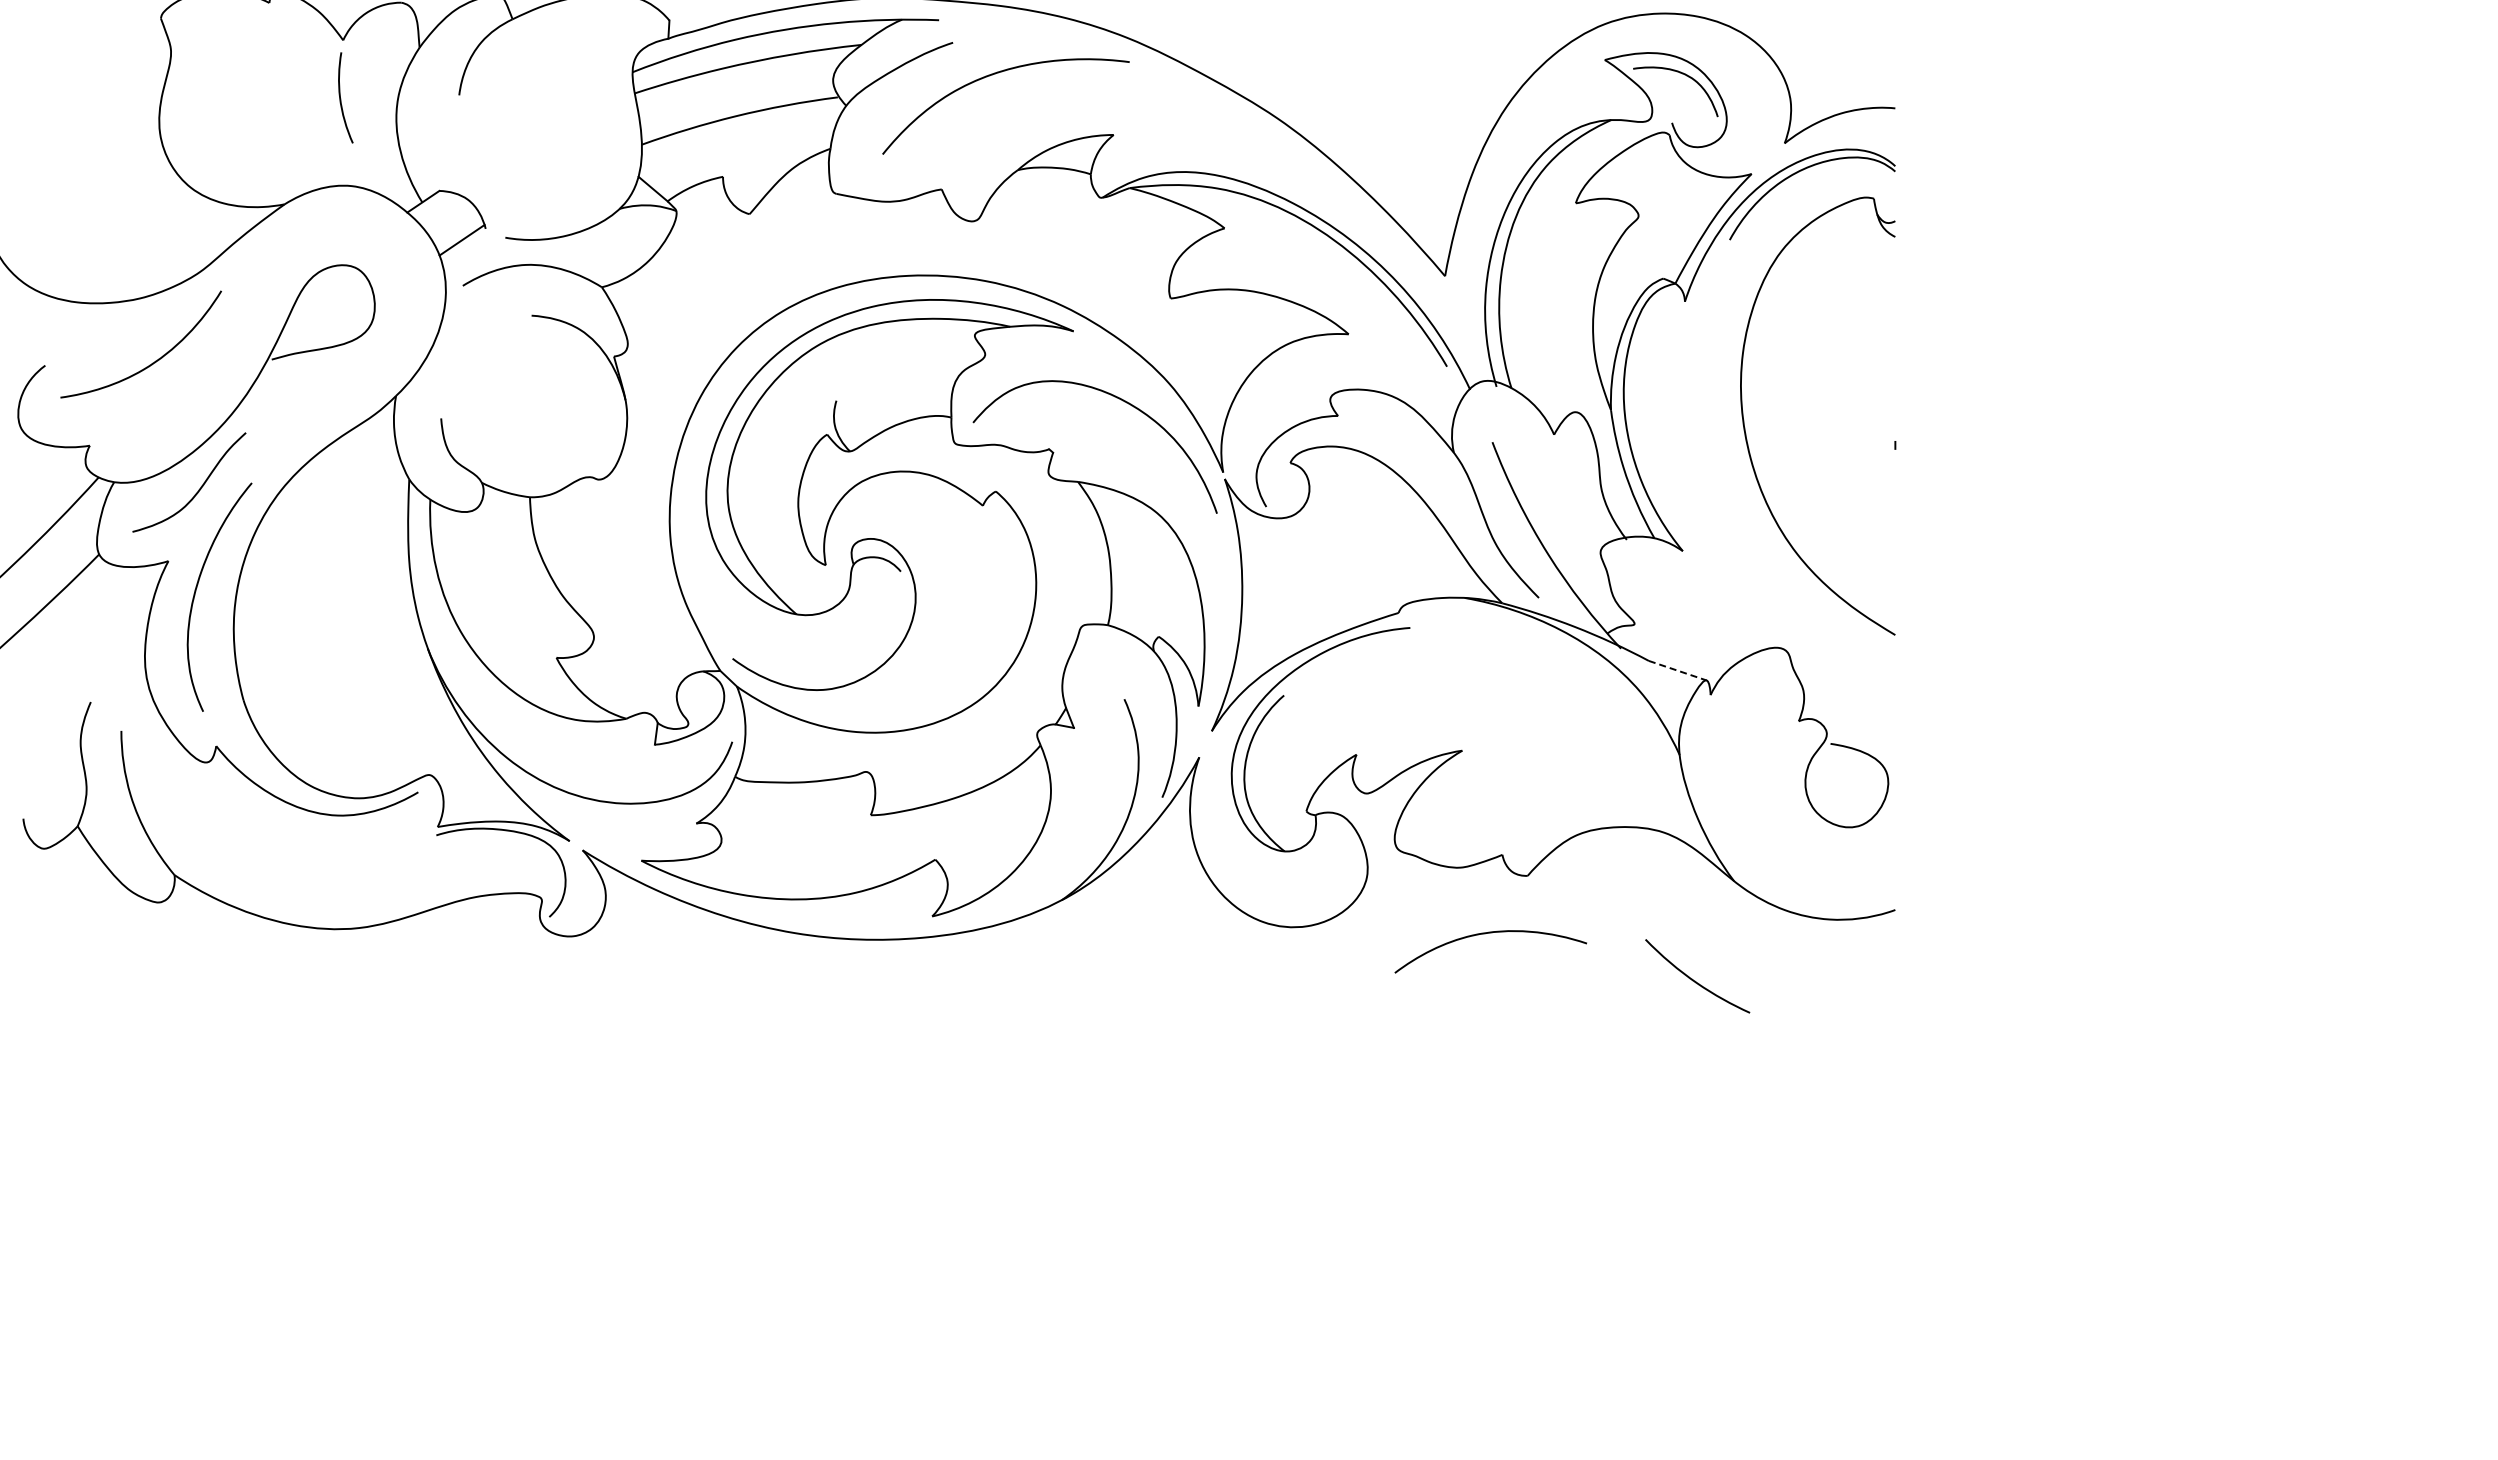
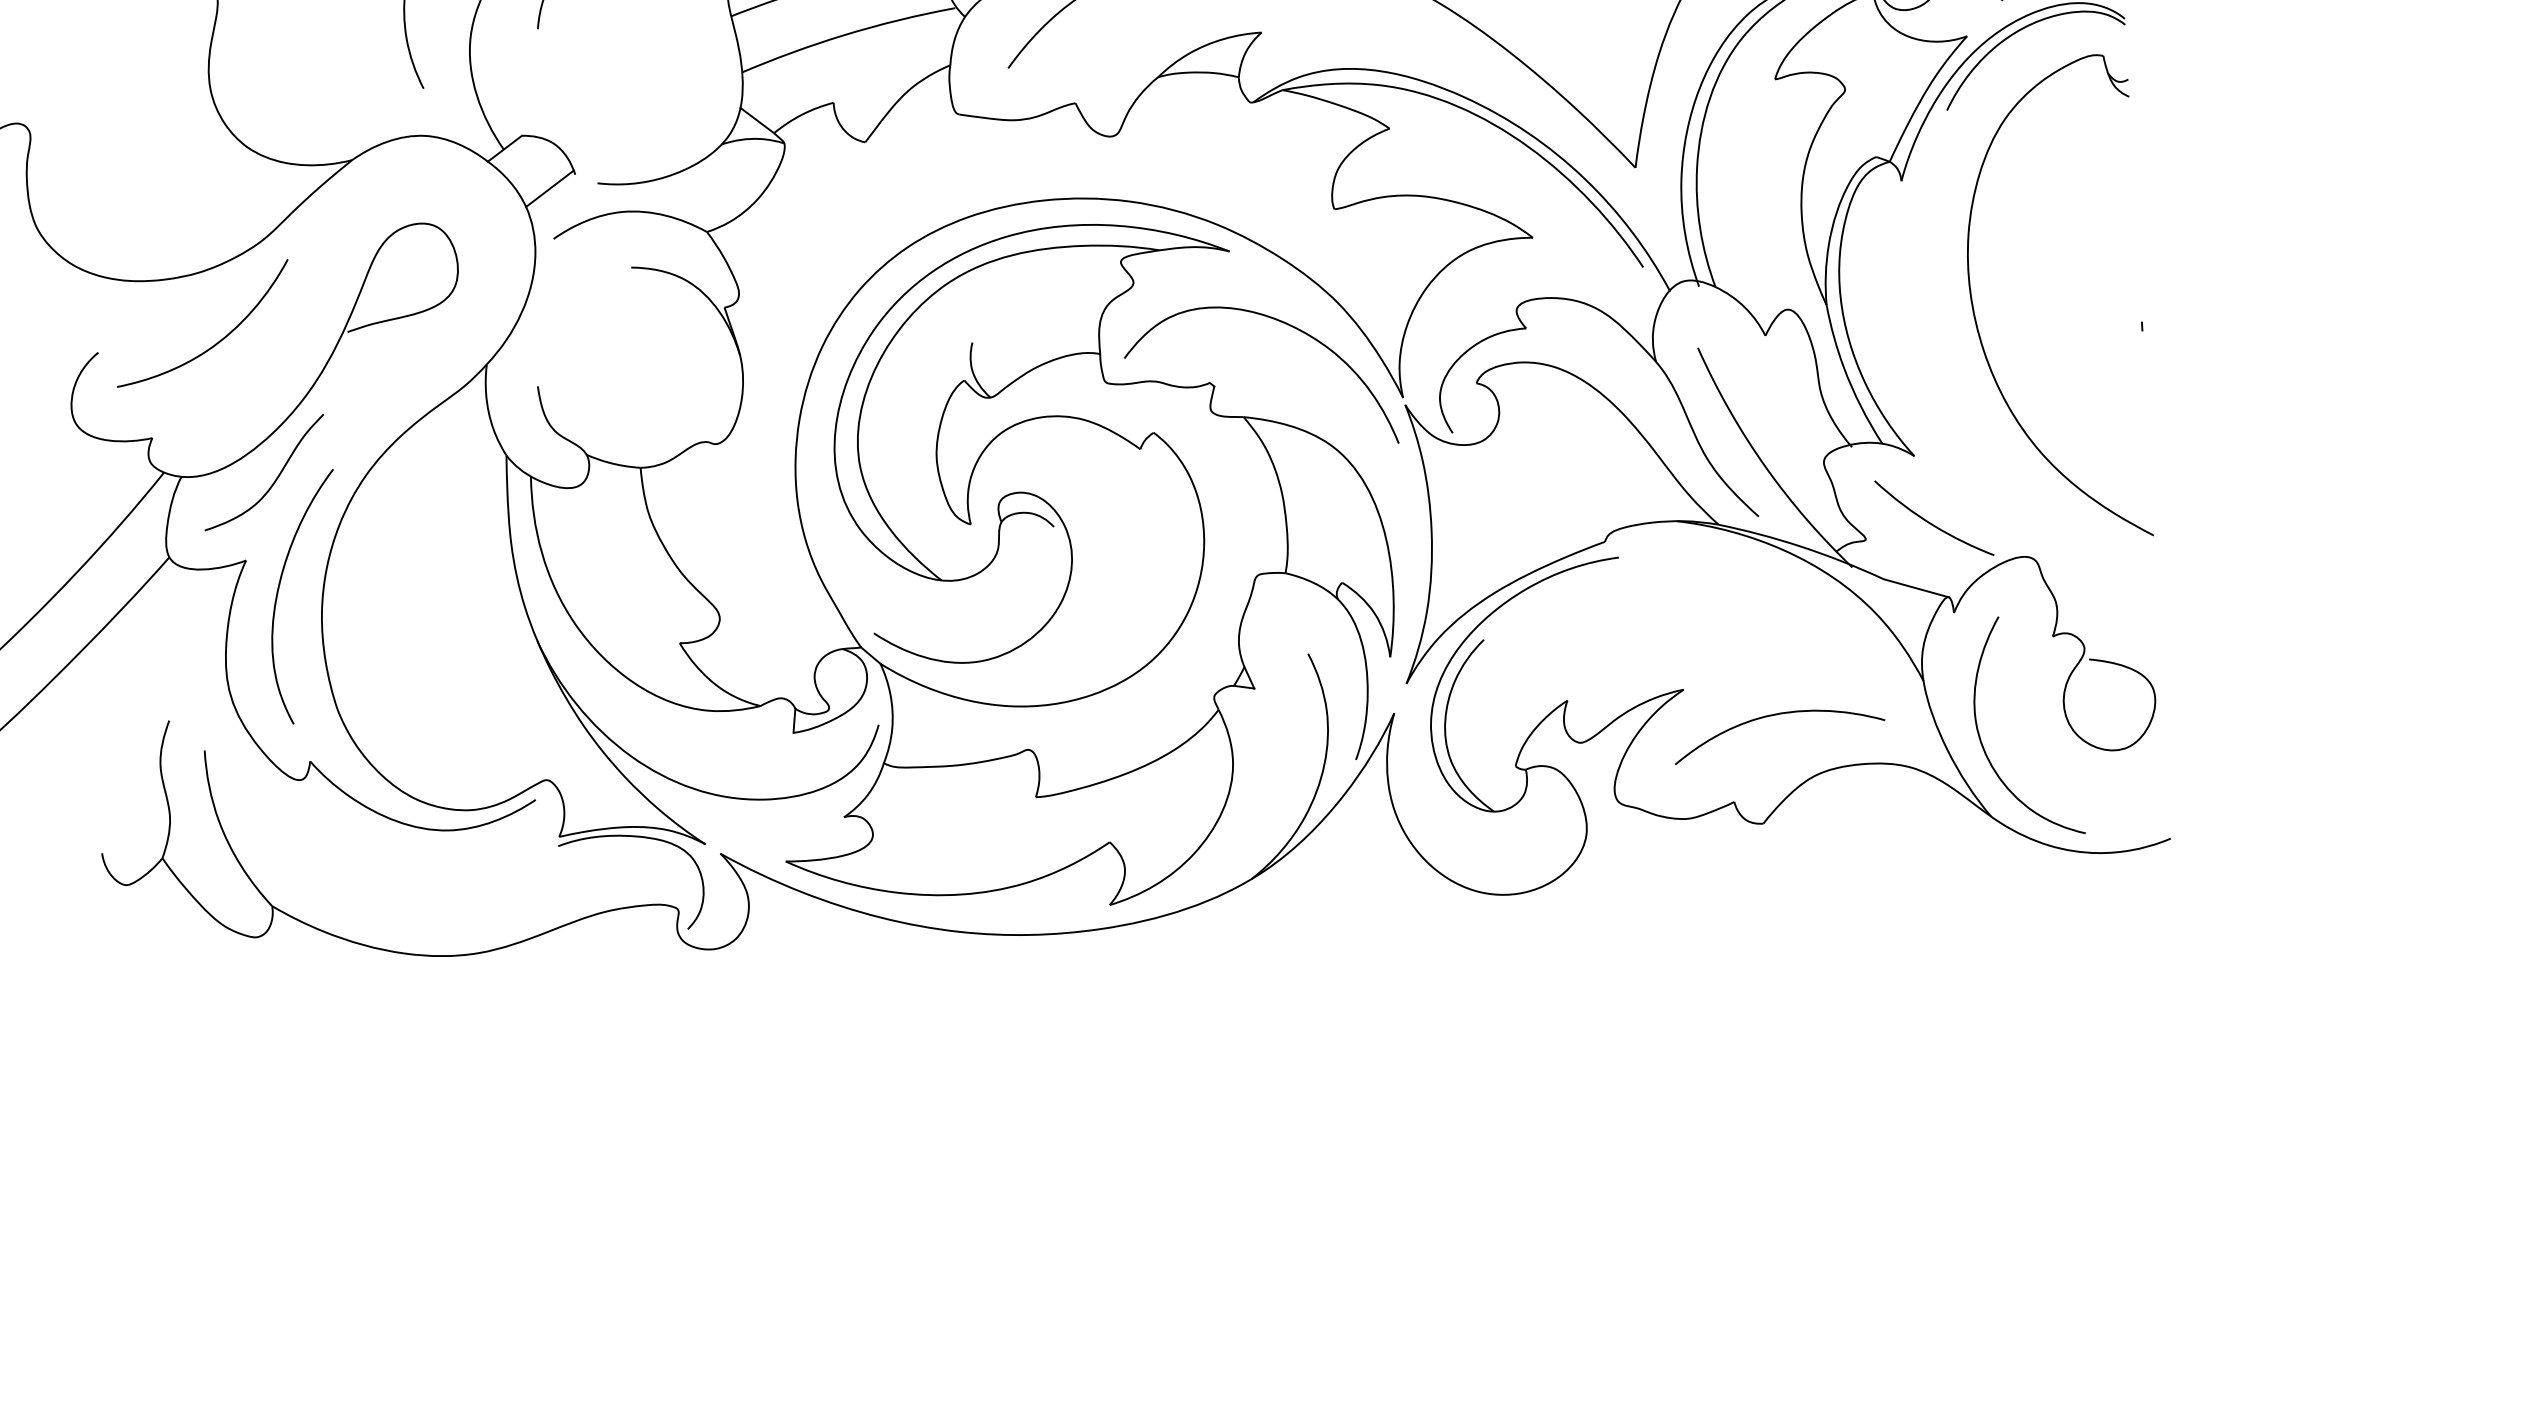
line: (1677, 670) -> (1915, 588), dashed -> solid
curve: (1729, 811) -> (1981, 740), added
curve: (1485, 934) -> (1772, 716), moved
curve: (1695, 980) -> (1932, 523), moved

